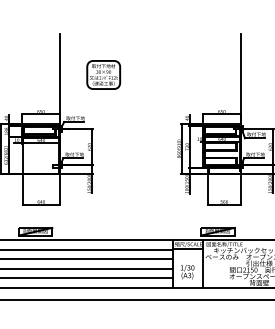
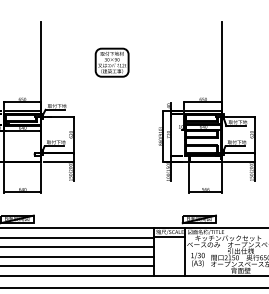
part: (103, 74) -> (111, 62), moved
text: (187, 272) -> (197, 260), moved

